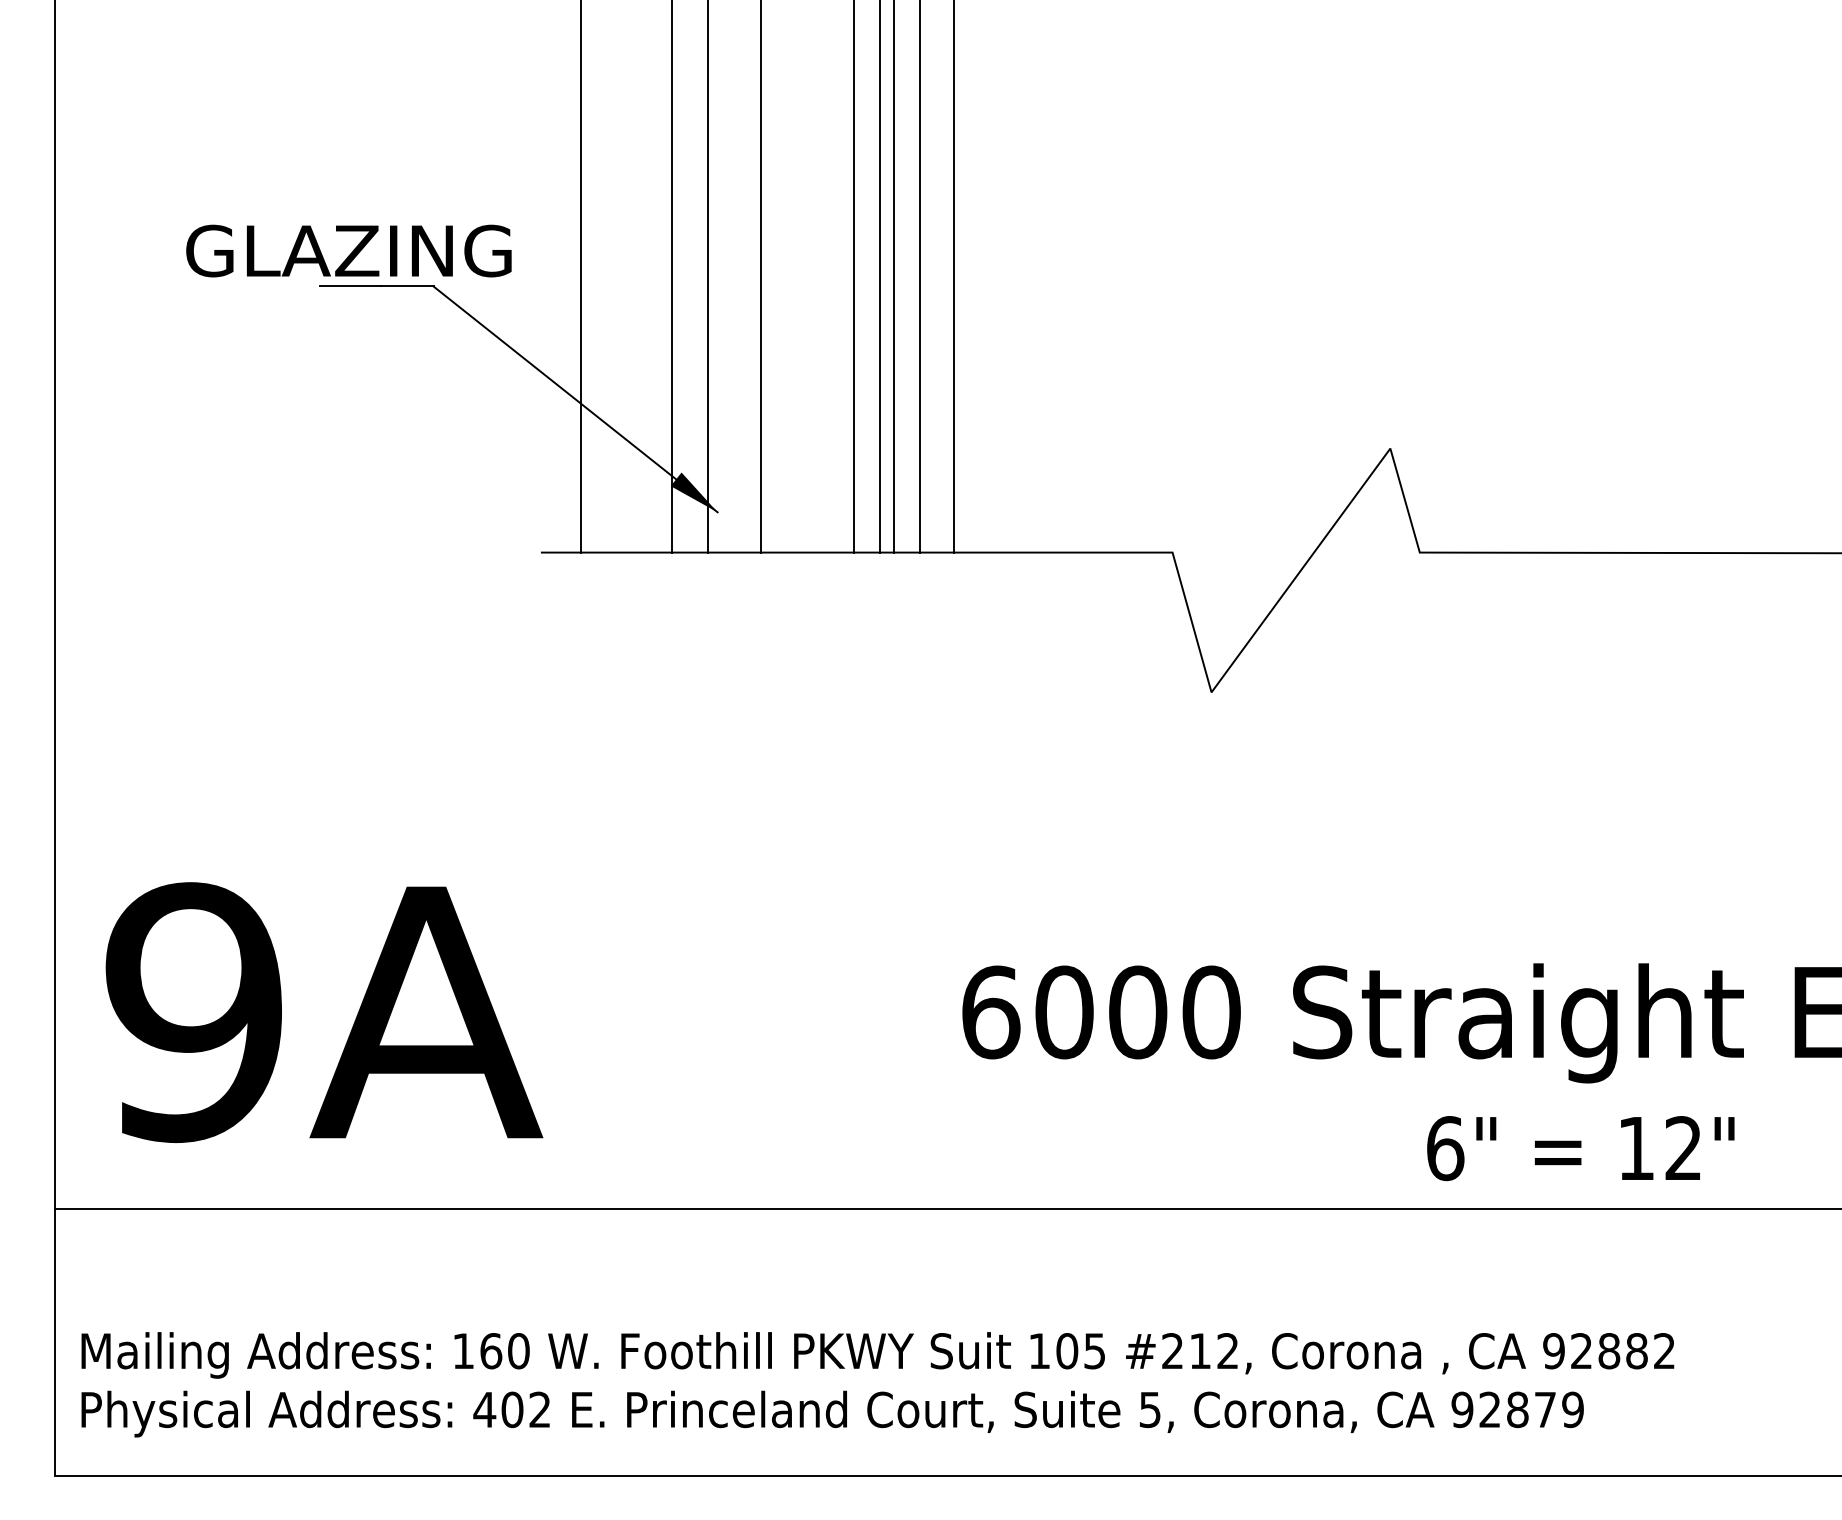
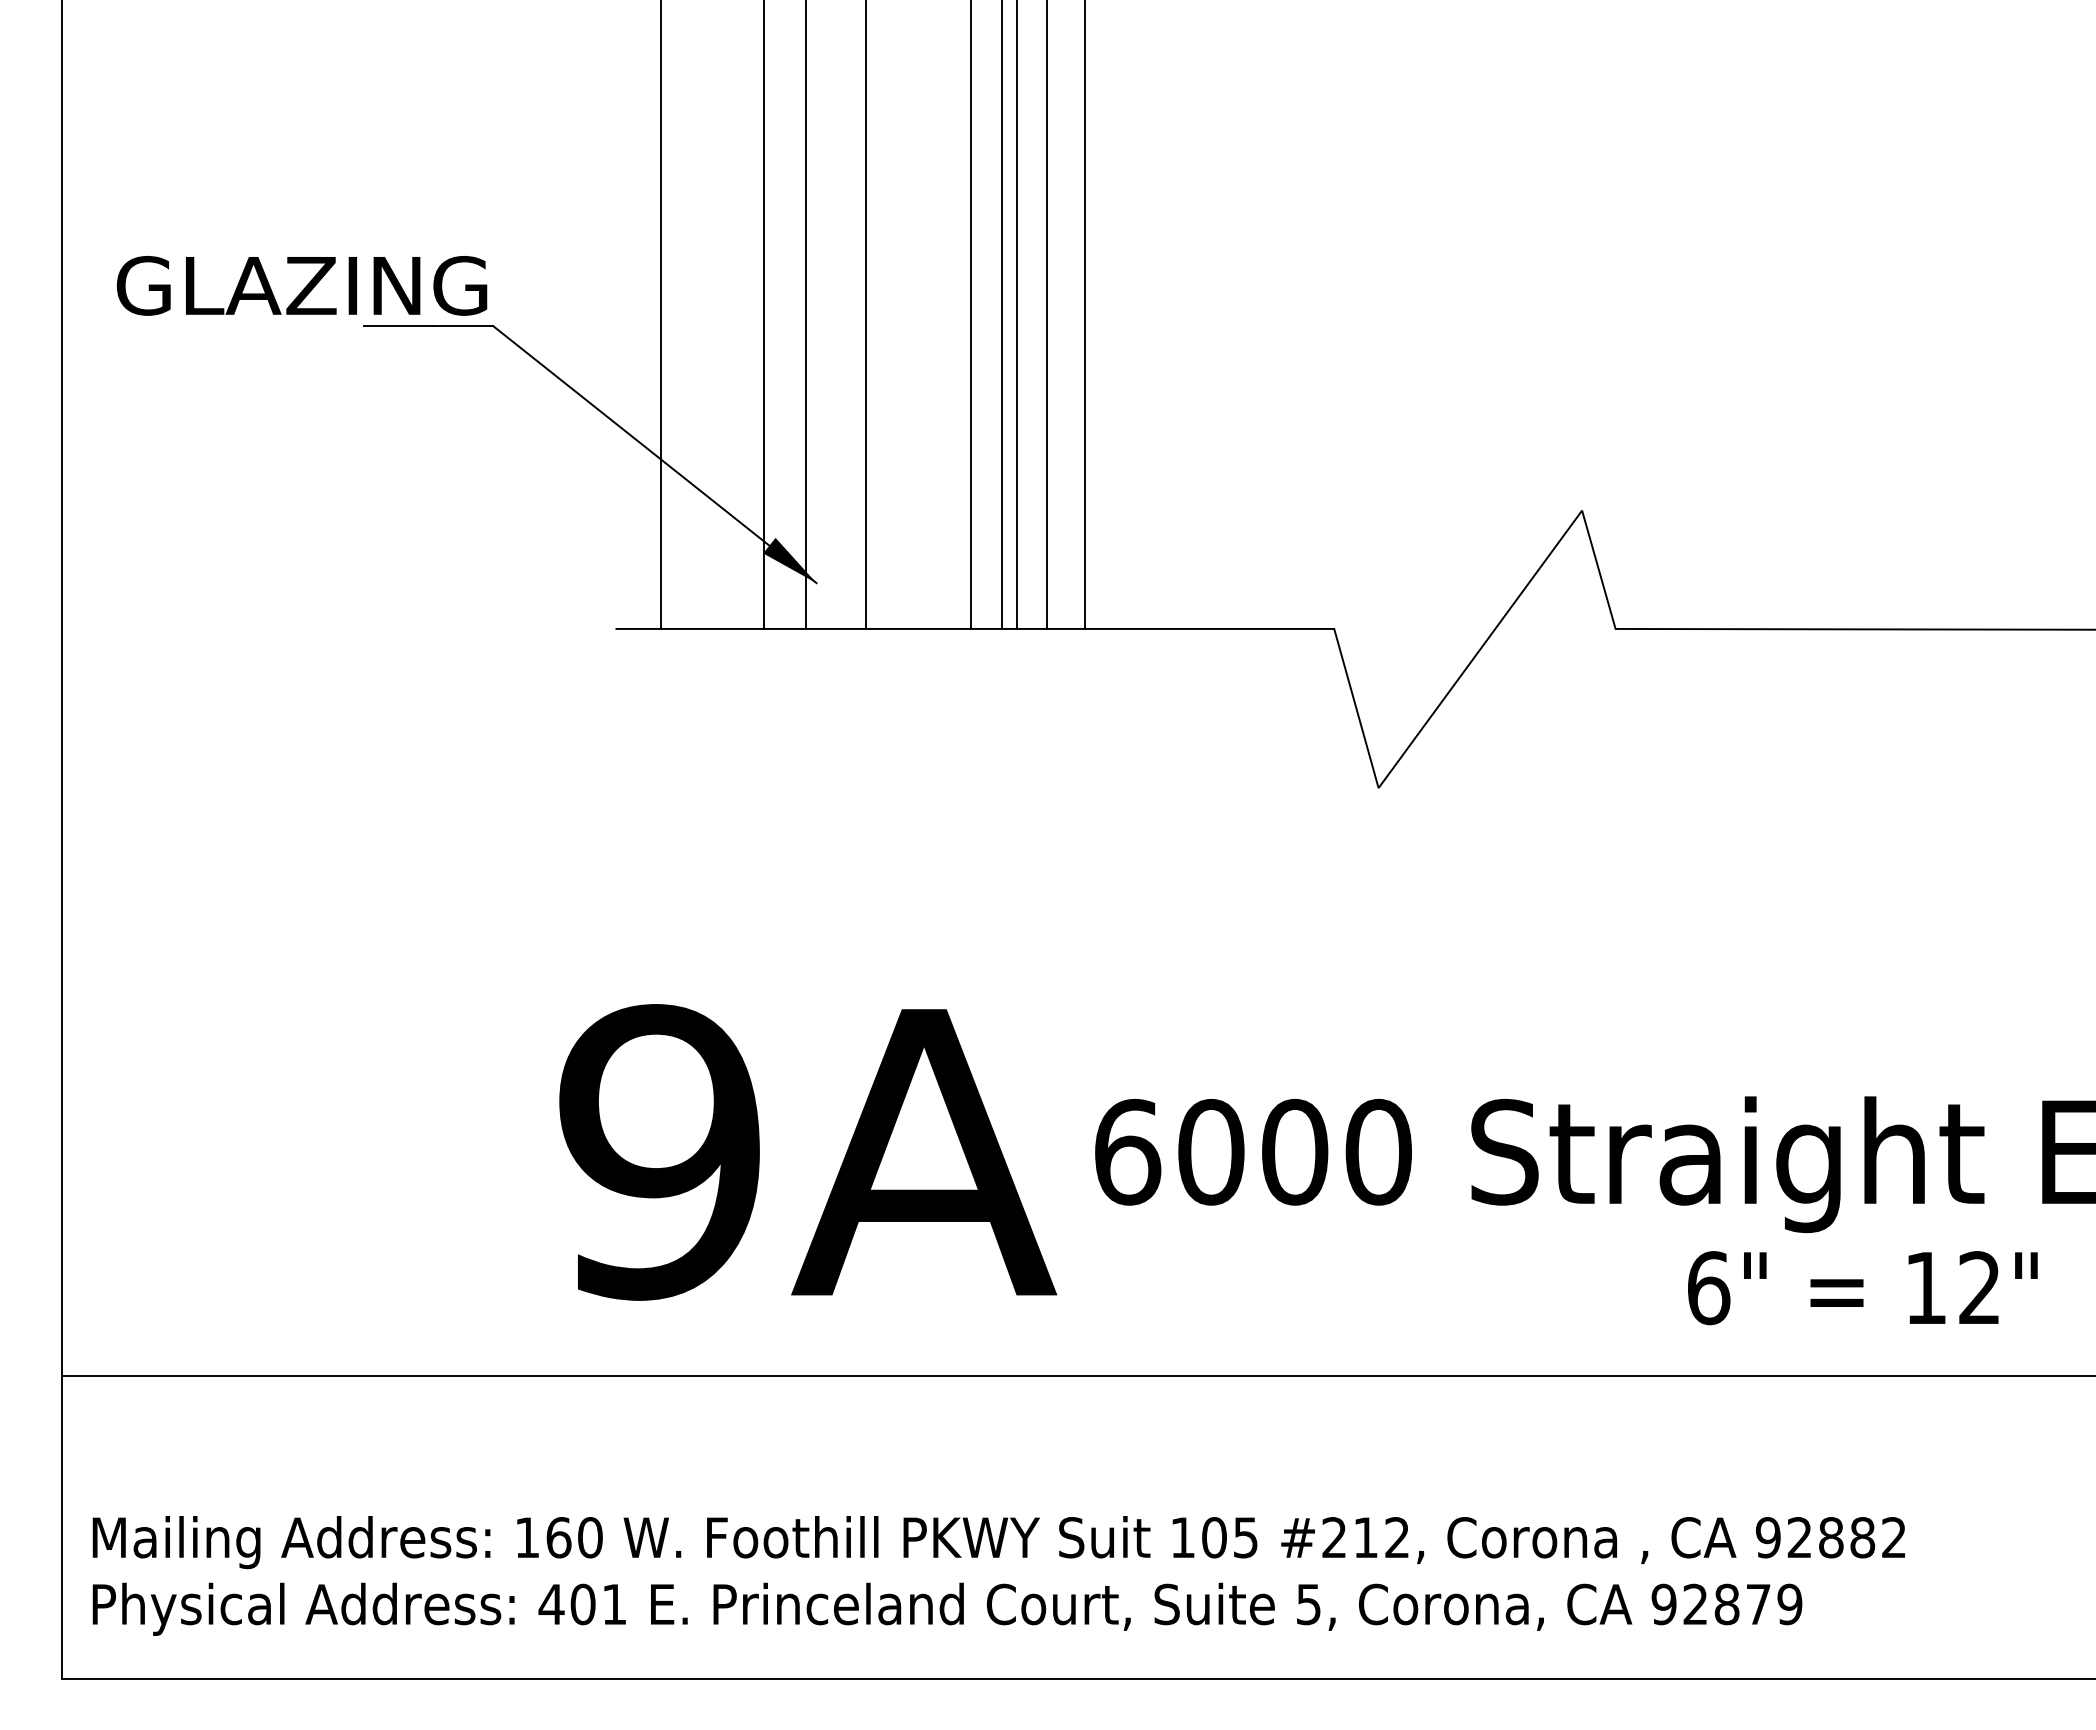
text: (348, 250) -> (301, 285), moved
text: (324, 1012) -> (808, 1152), moved
text: (1580, 1148) -> (1862, 1288), moved
text: (539, 1408) -> (613, 1603), 402 -> 401

